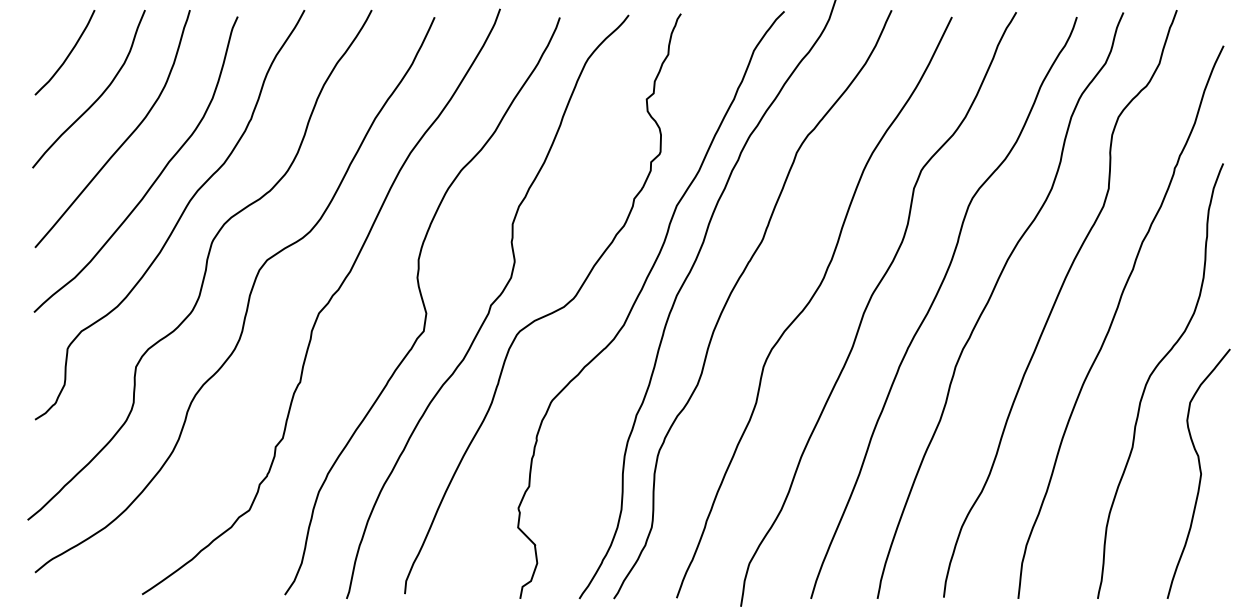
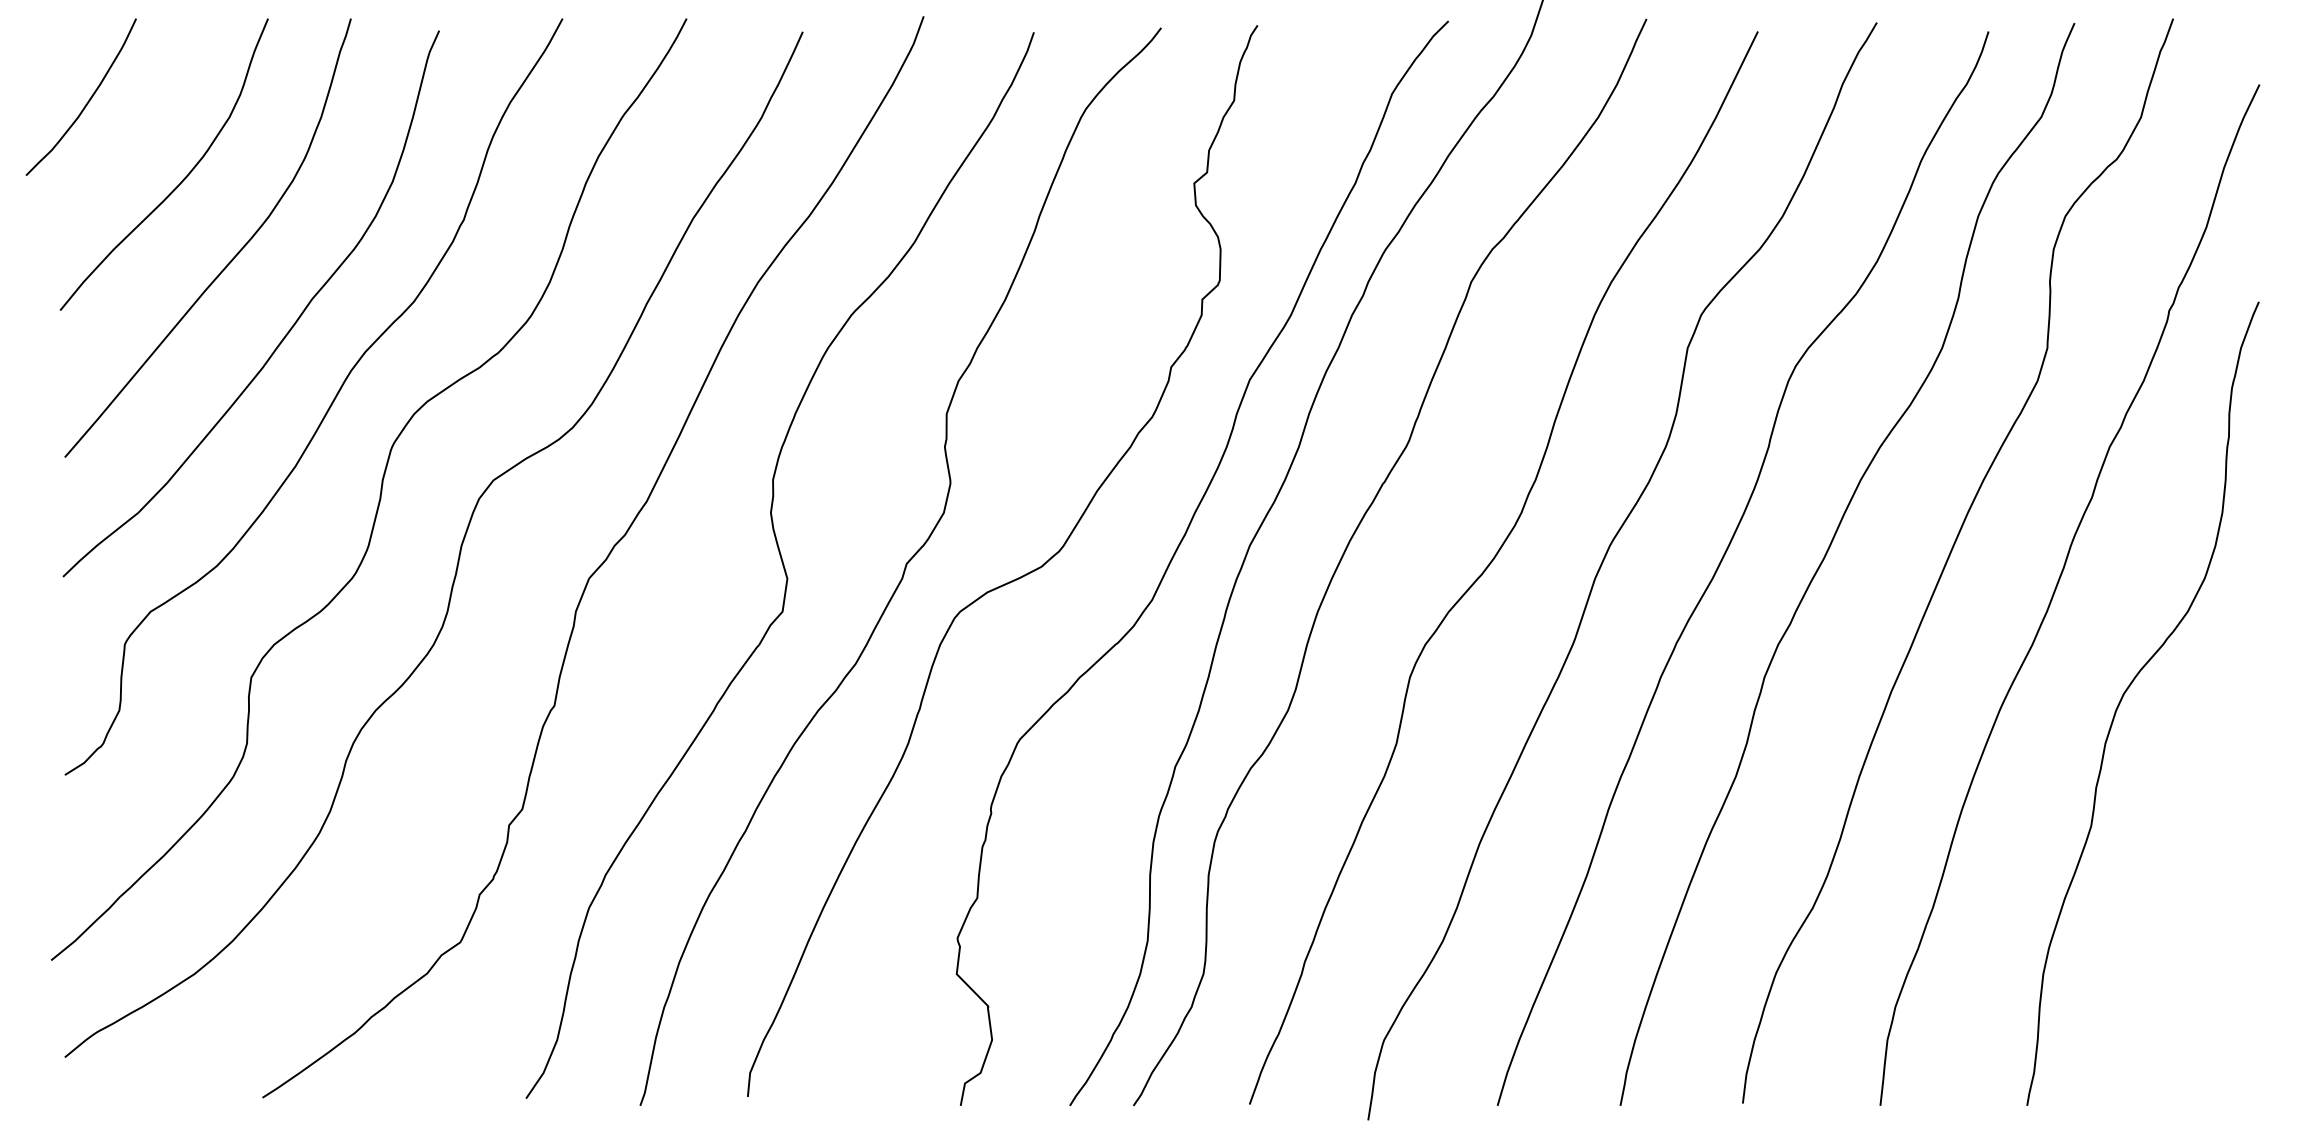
curve: (68, 53) -> (87, 98), moved
curve: (1200, 473) -> (2216, 874), removed

